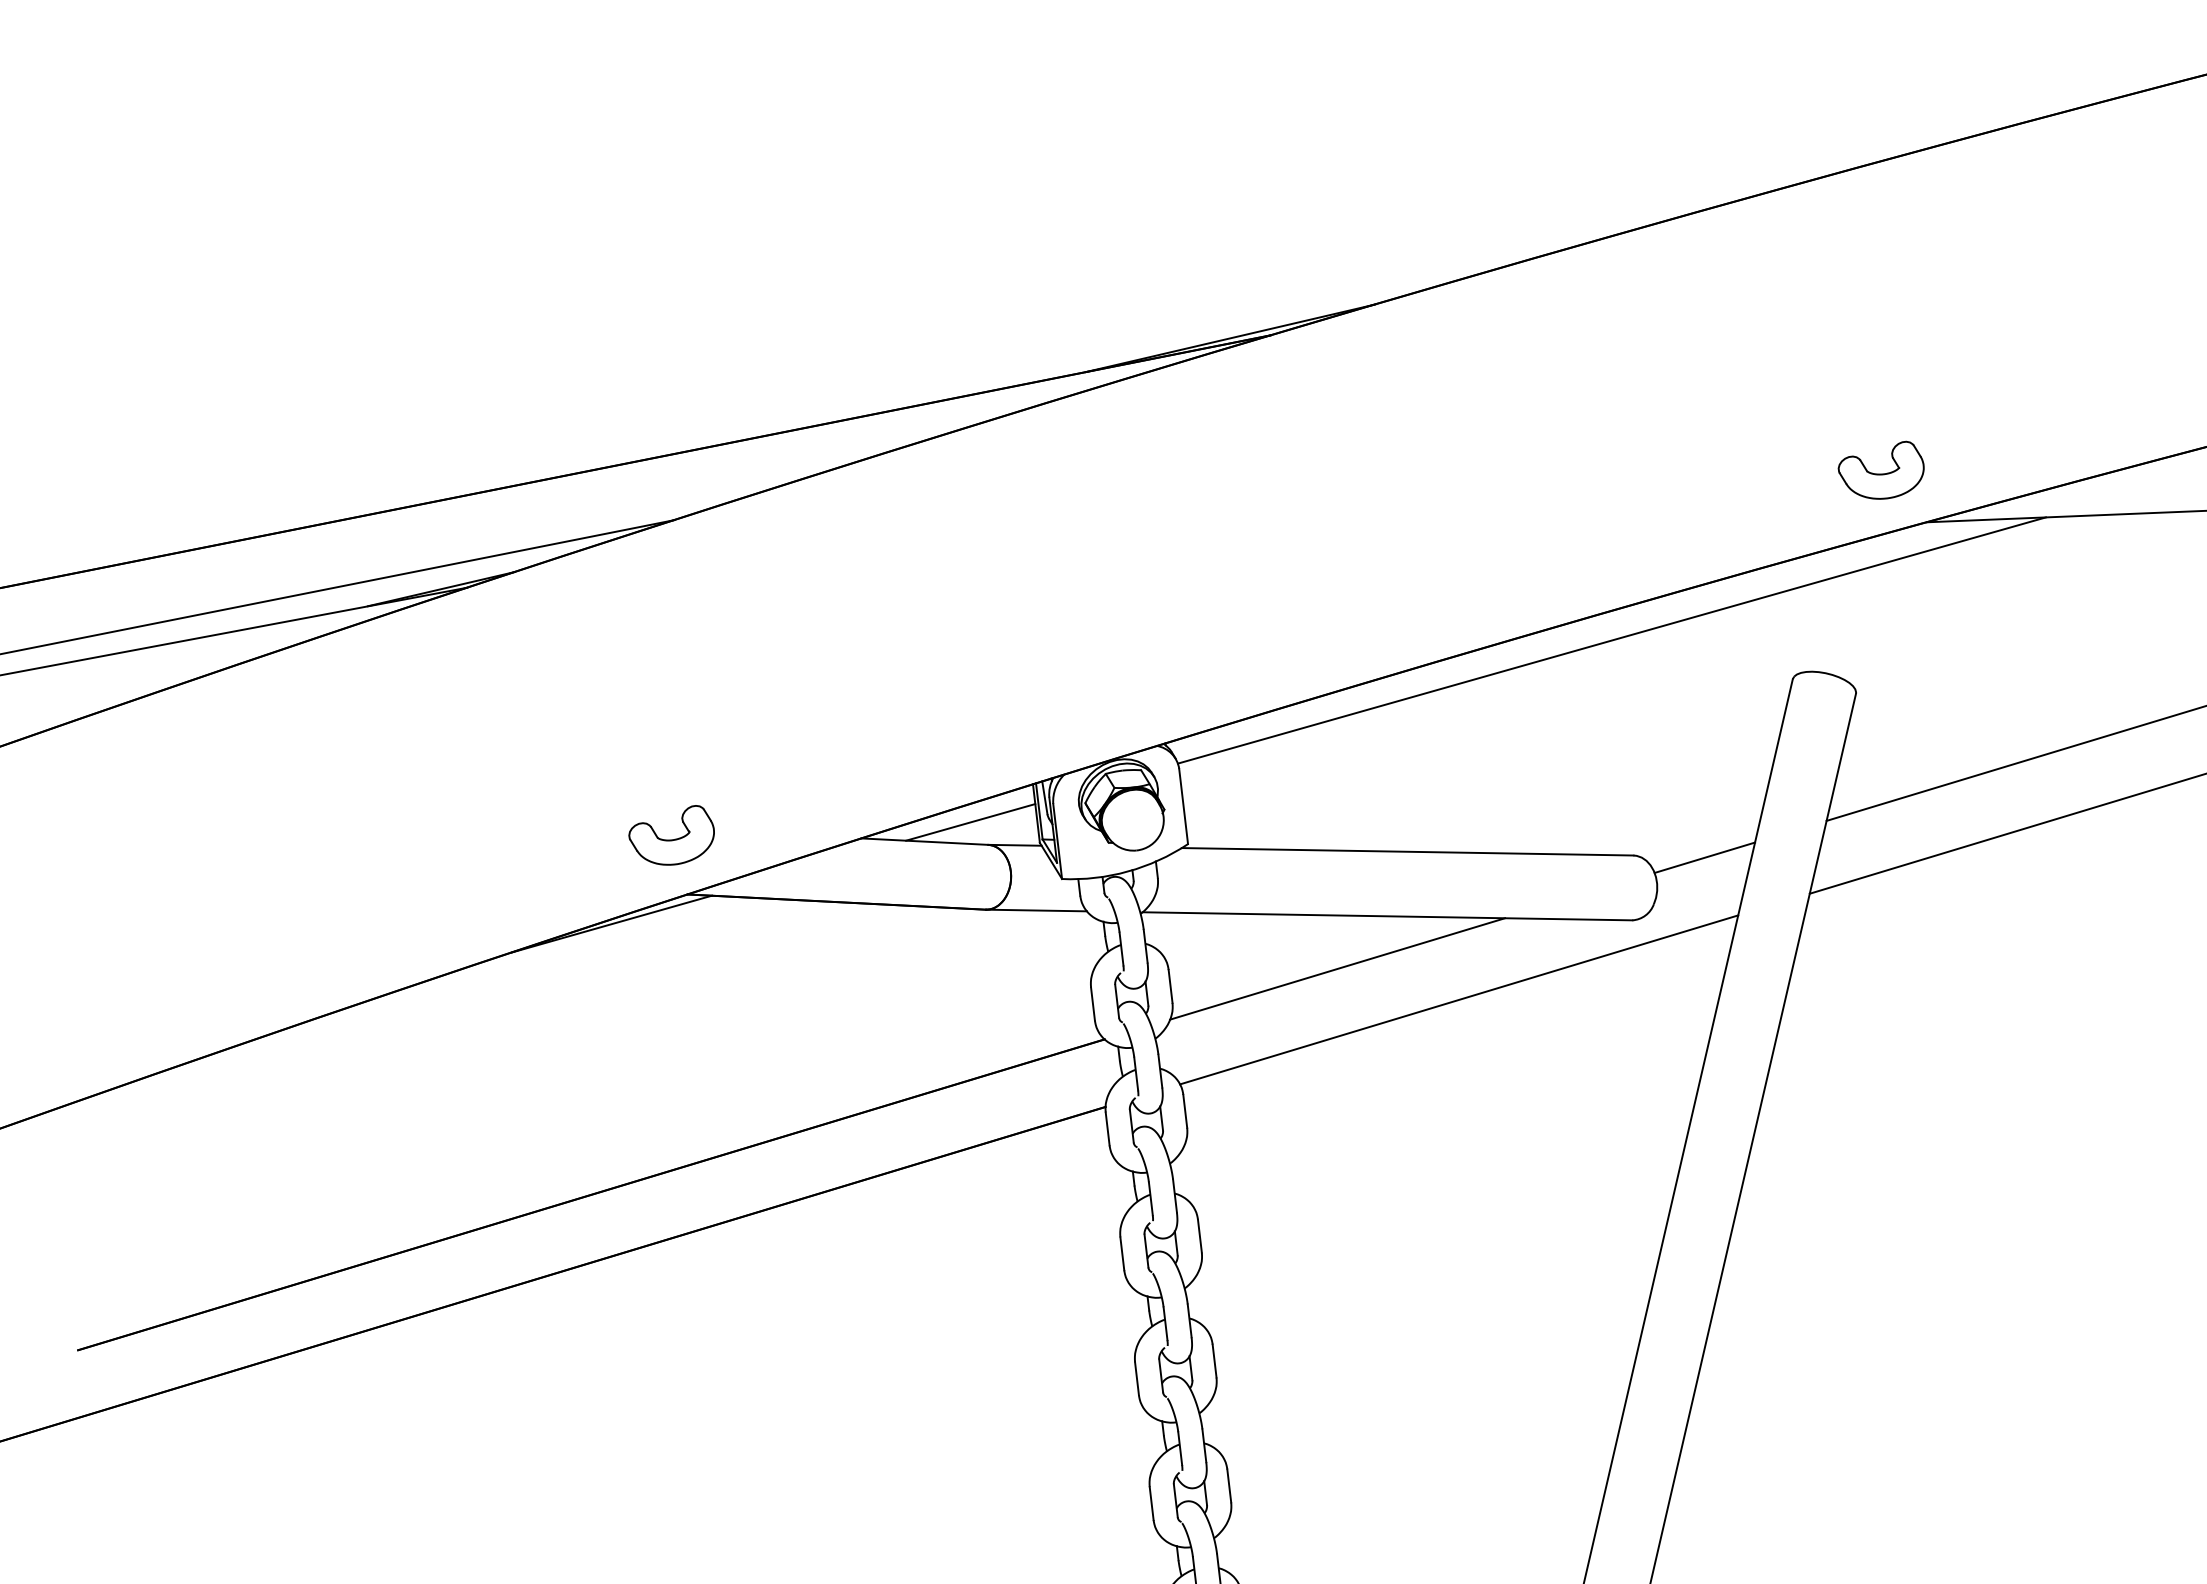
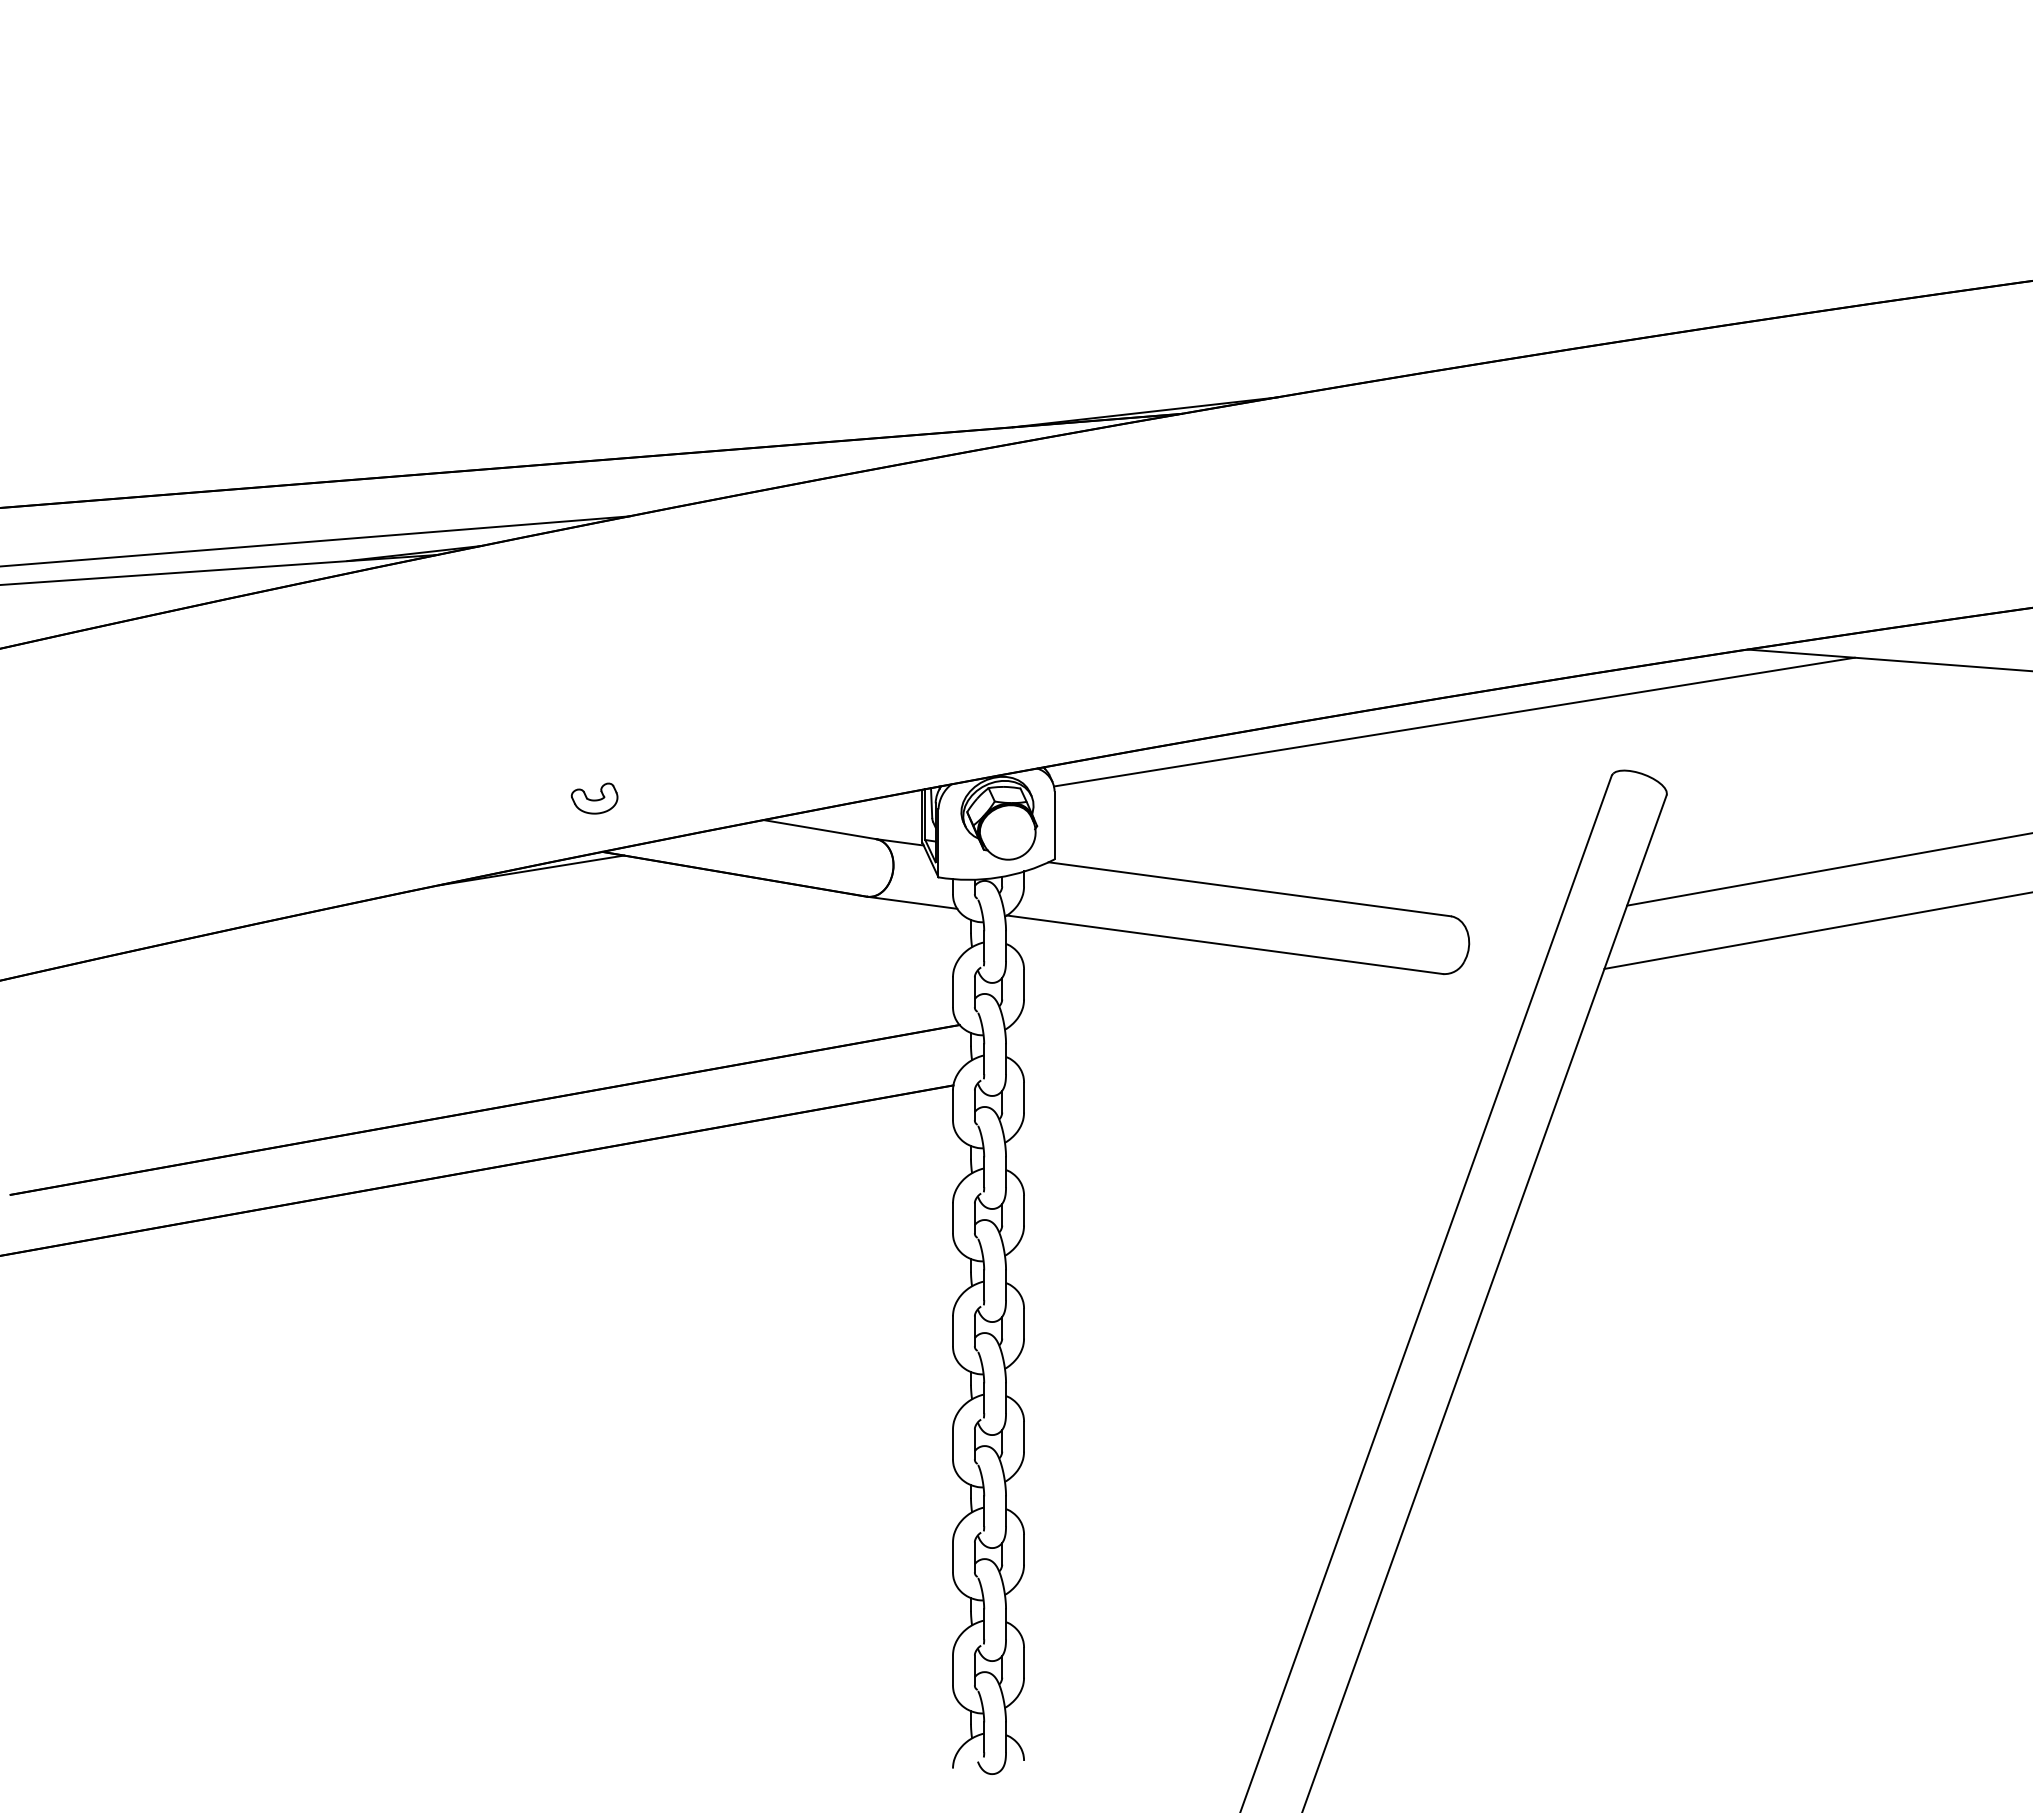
part: (1881, 471) -> (1712, 599), removed
line: (970, 821) -> (862, 816), removed
part: (671, 836) -> (594, 798), size x0.6
line: (1704, 857) -> (1514, 925), removed
line: (1337, 968) -> (1174, 986), removed
line: (1459, 999) -> (1280, 1026), removed

